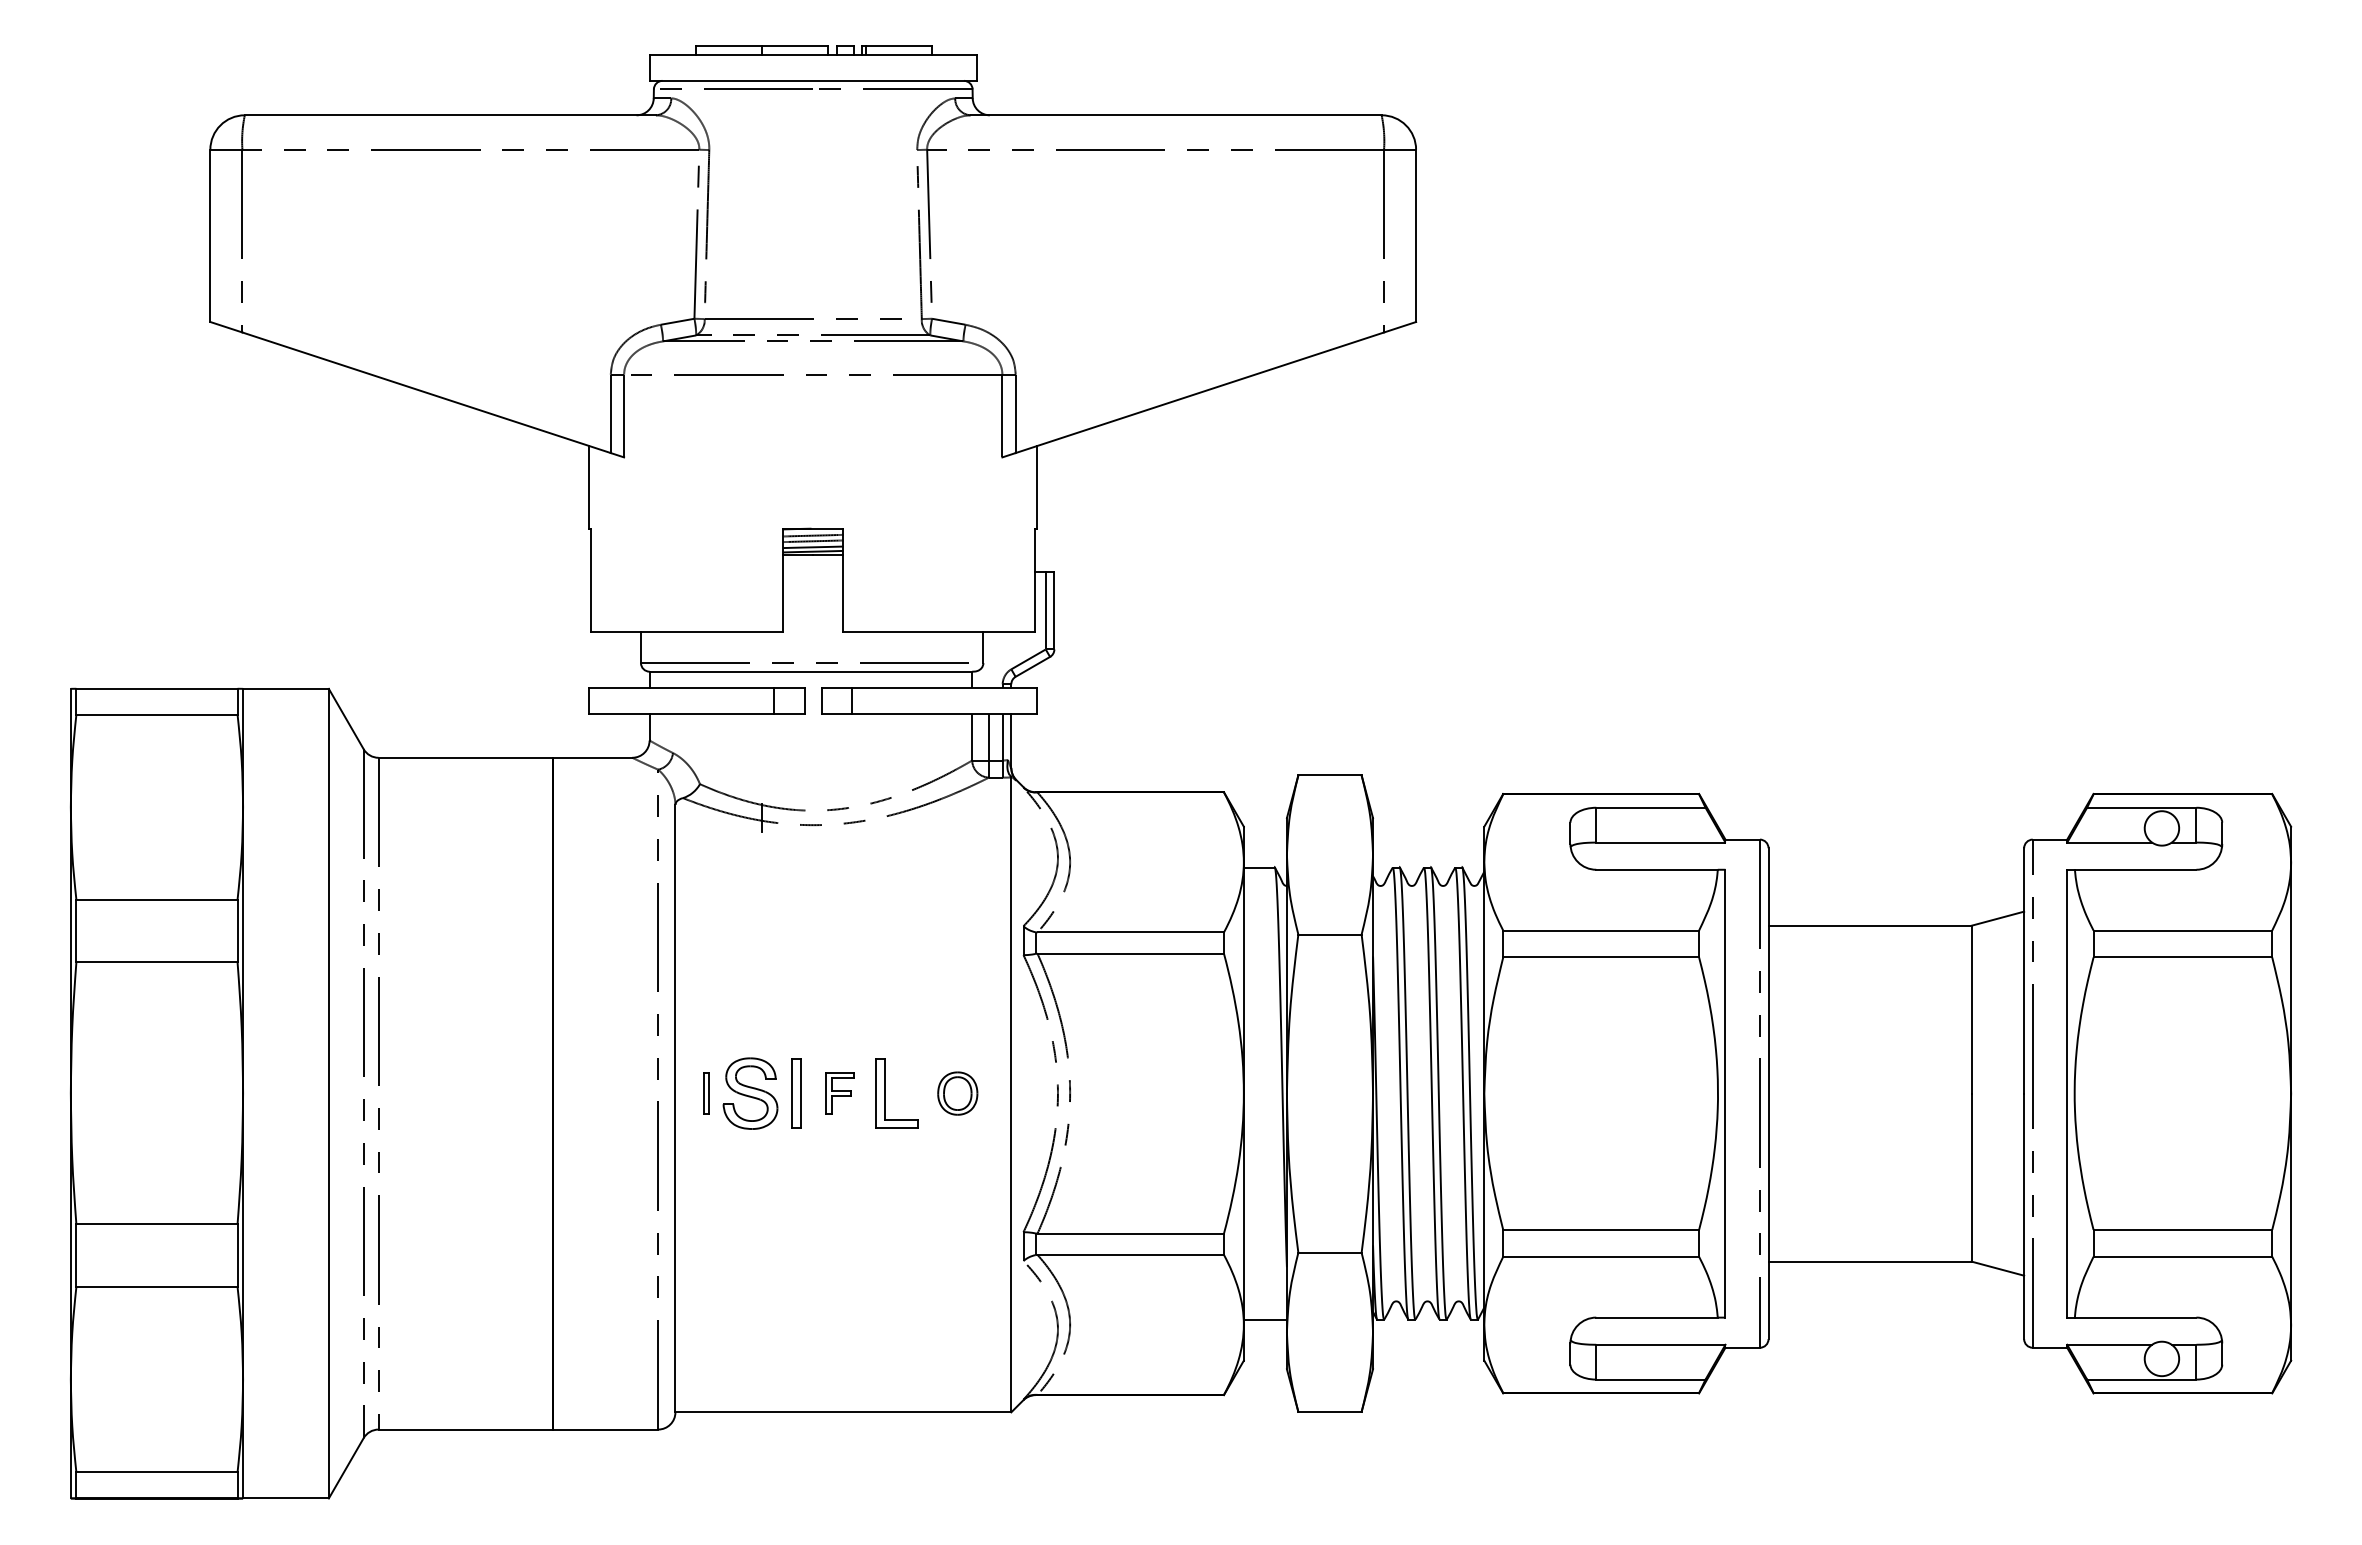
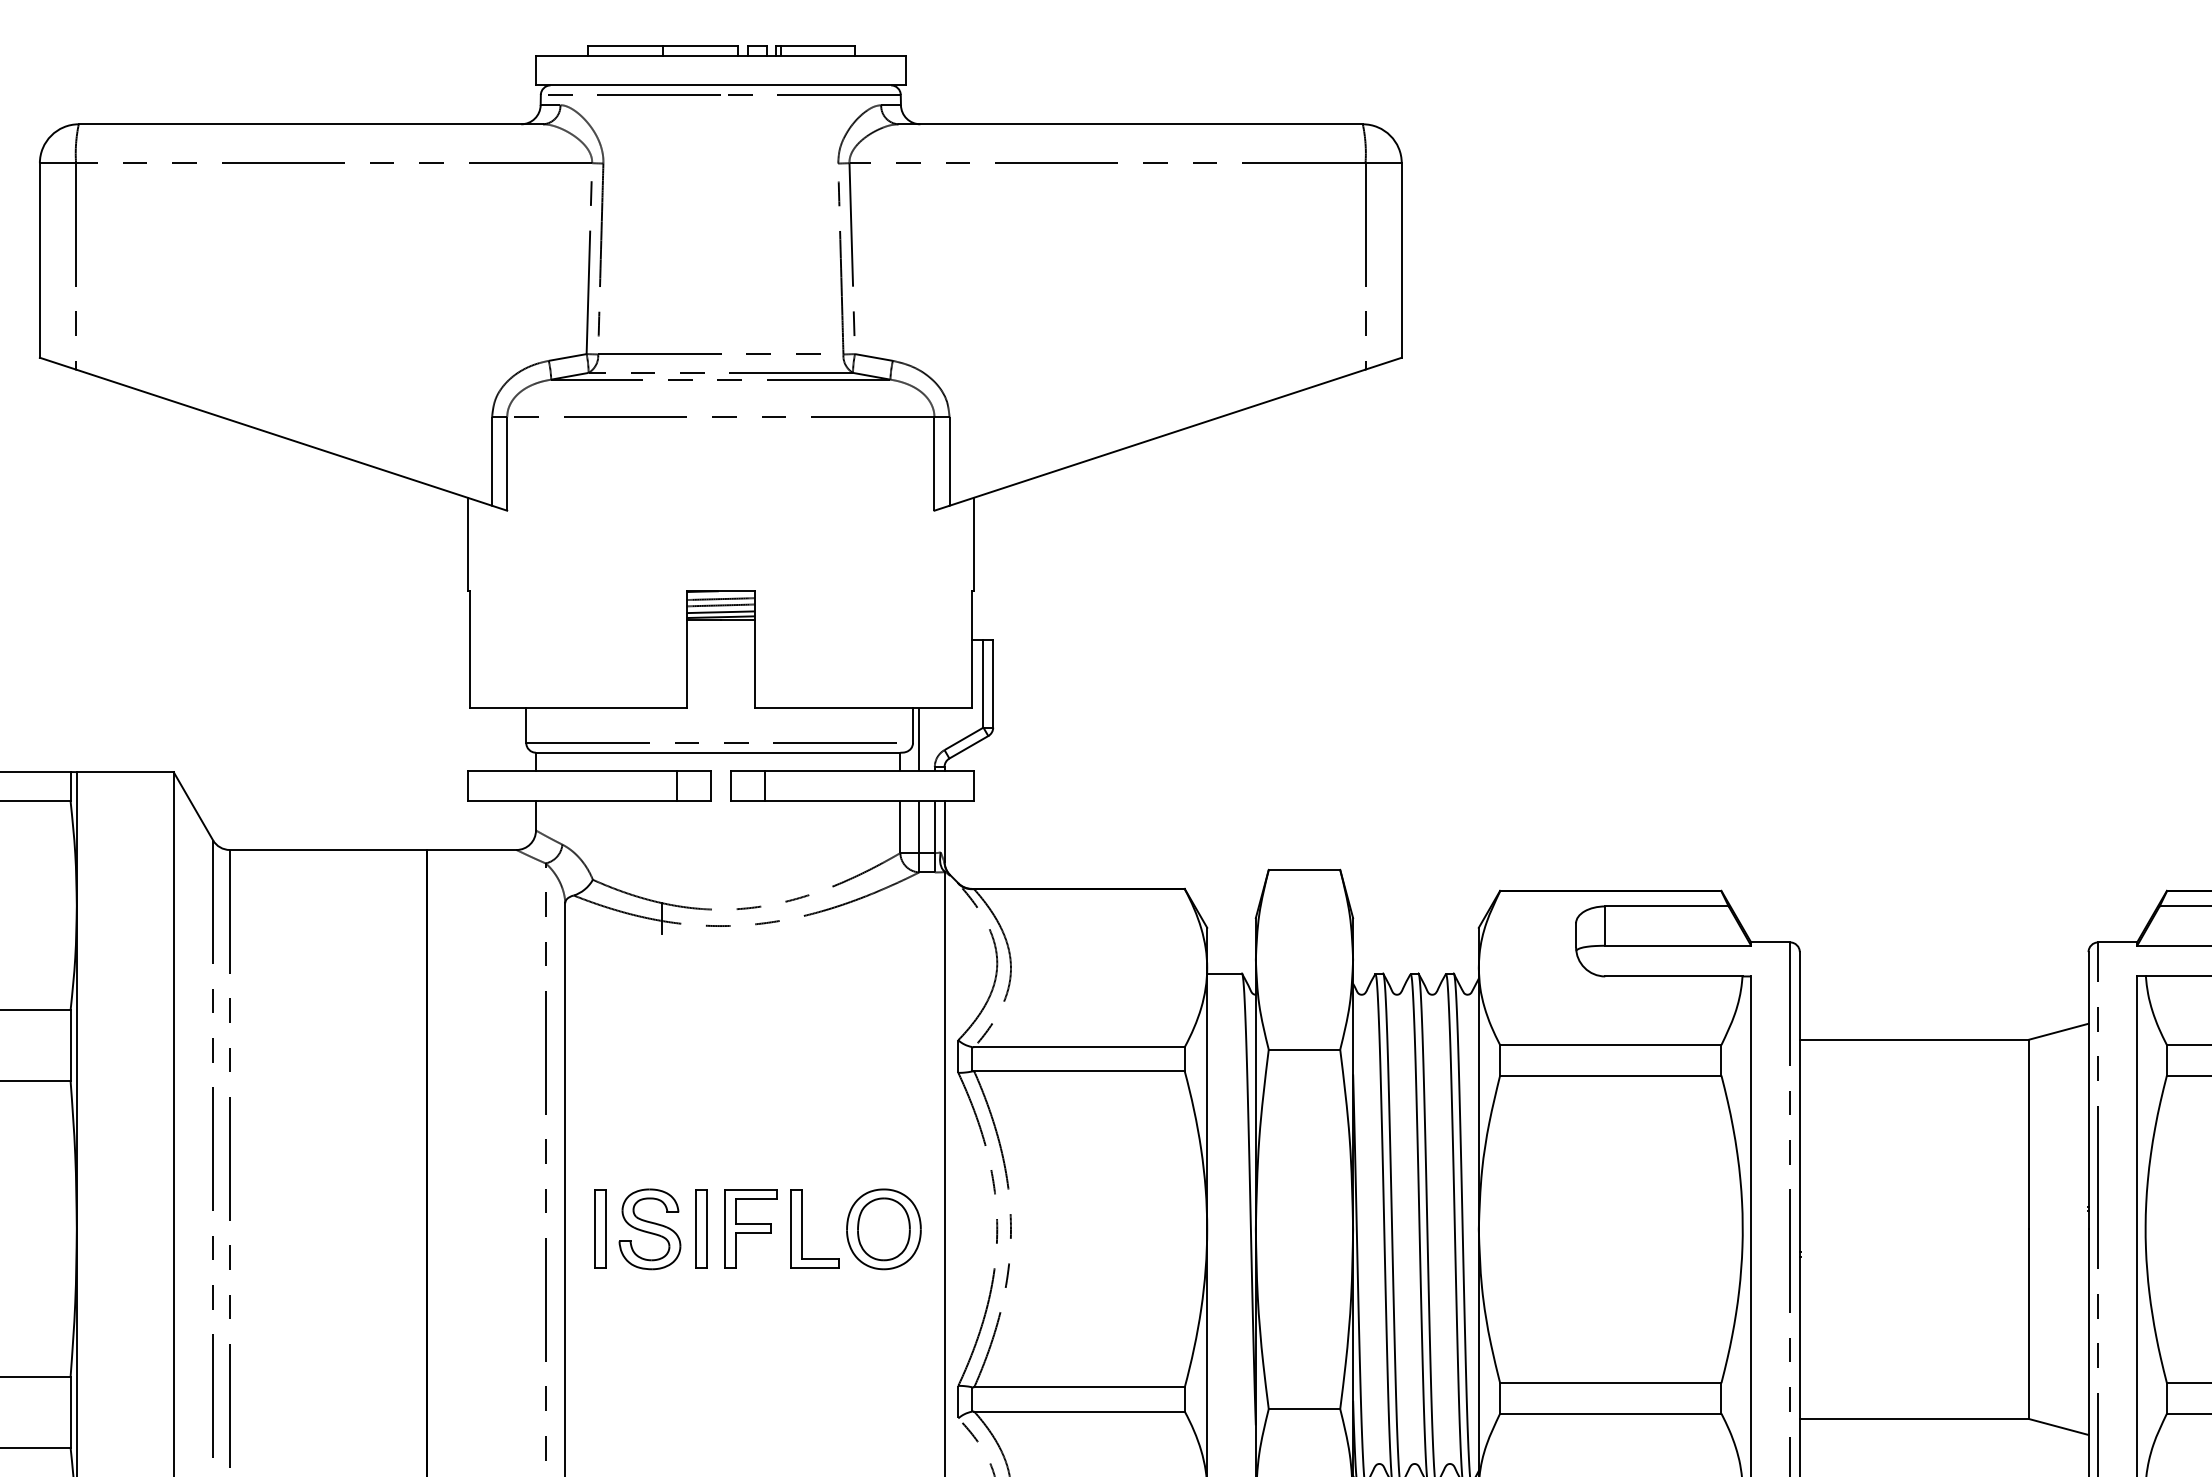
line: (988, 660) -> (918, 740), added
part: (706, 1093) -> (600, 1229), size x1.67
part: (839, 1093) -> (750, 1229), size x1.67
part: (957, 1093) -> (883, 1229), size x1.67

